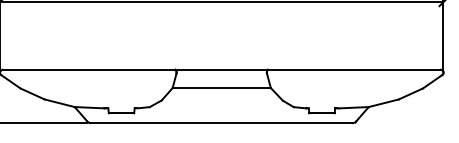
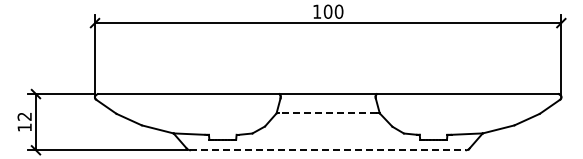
line: (221, 88) -> (327, 113), solid -> dashed
line: (222, 123) -> (328, 150), solid -> dashed

